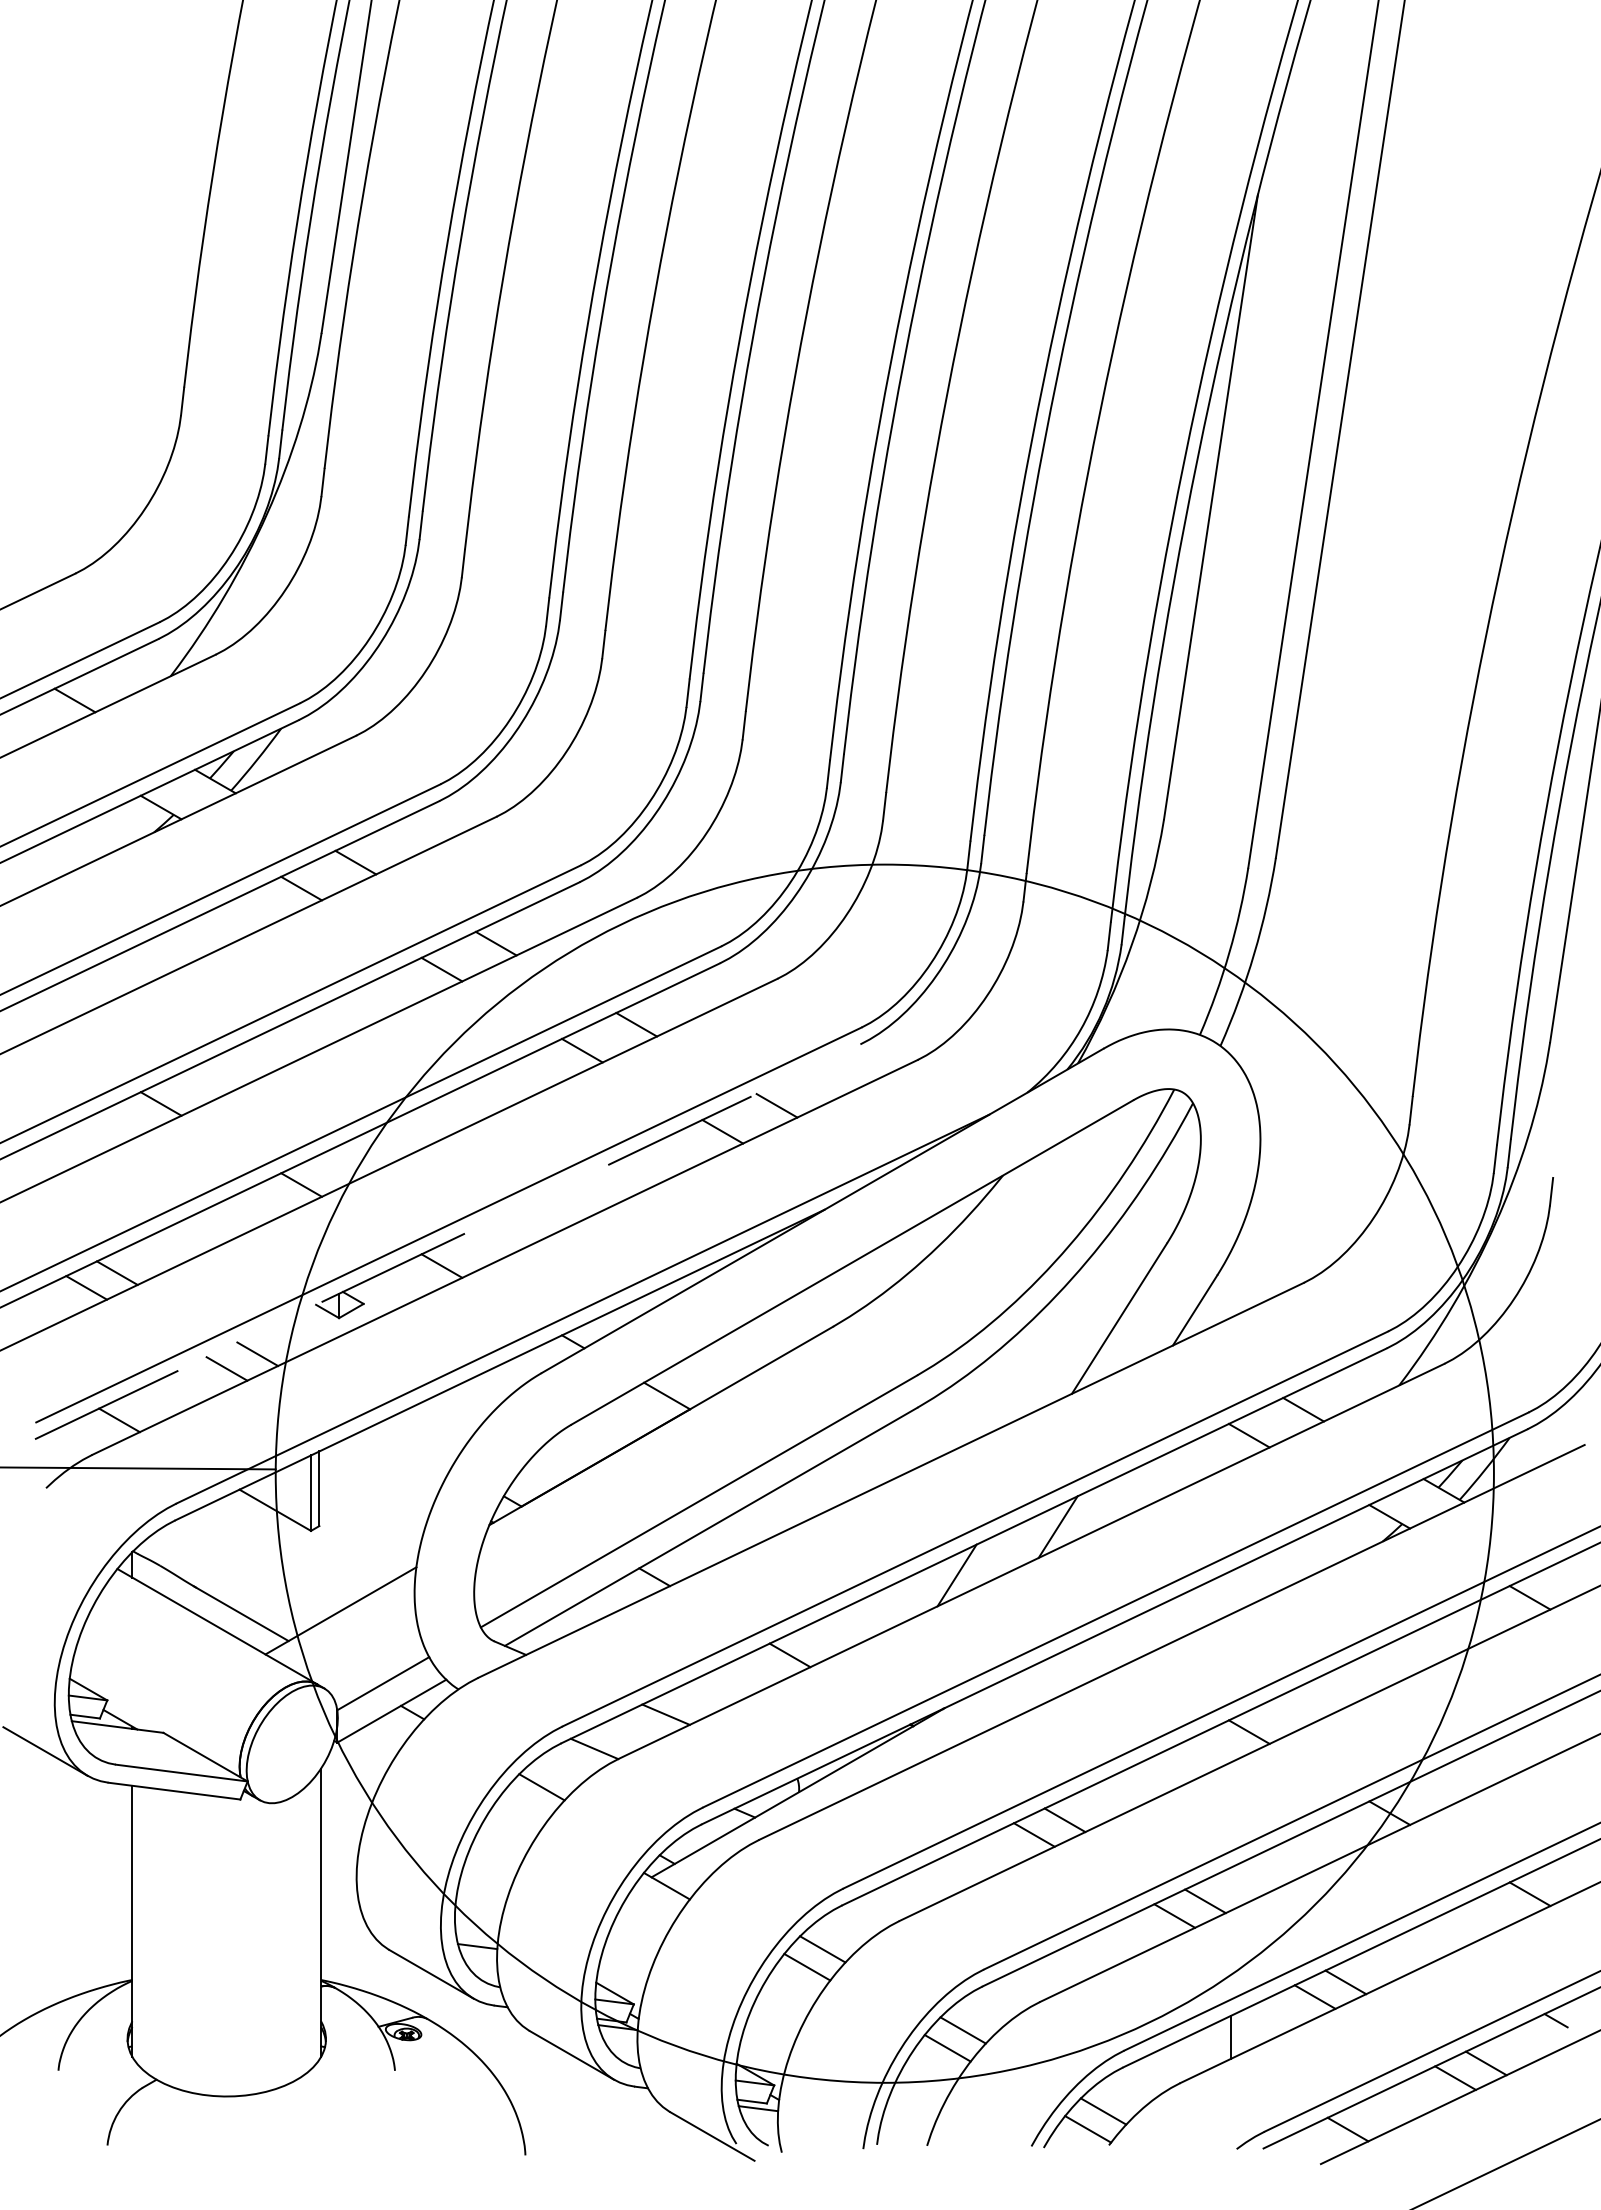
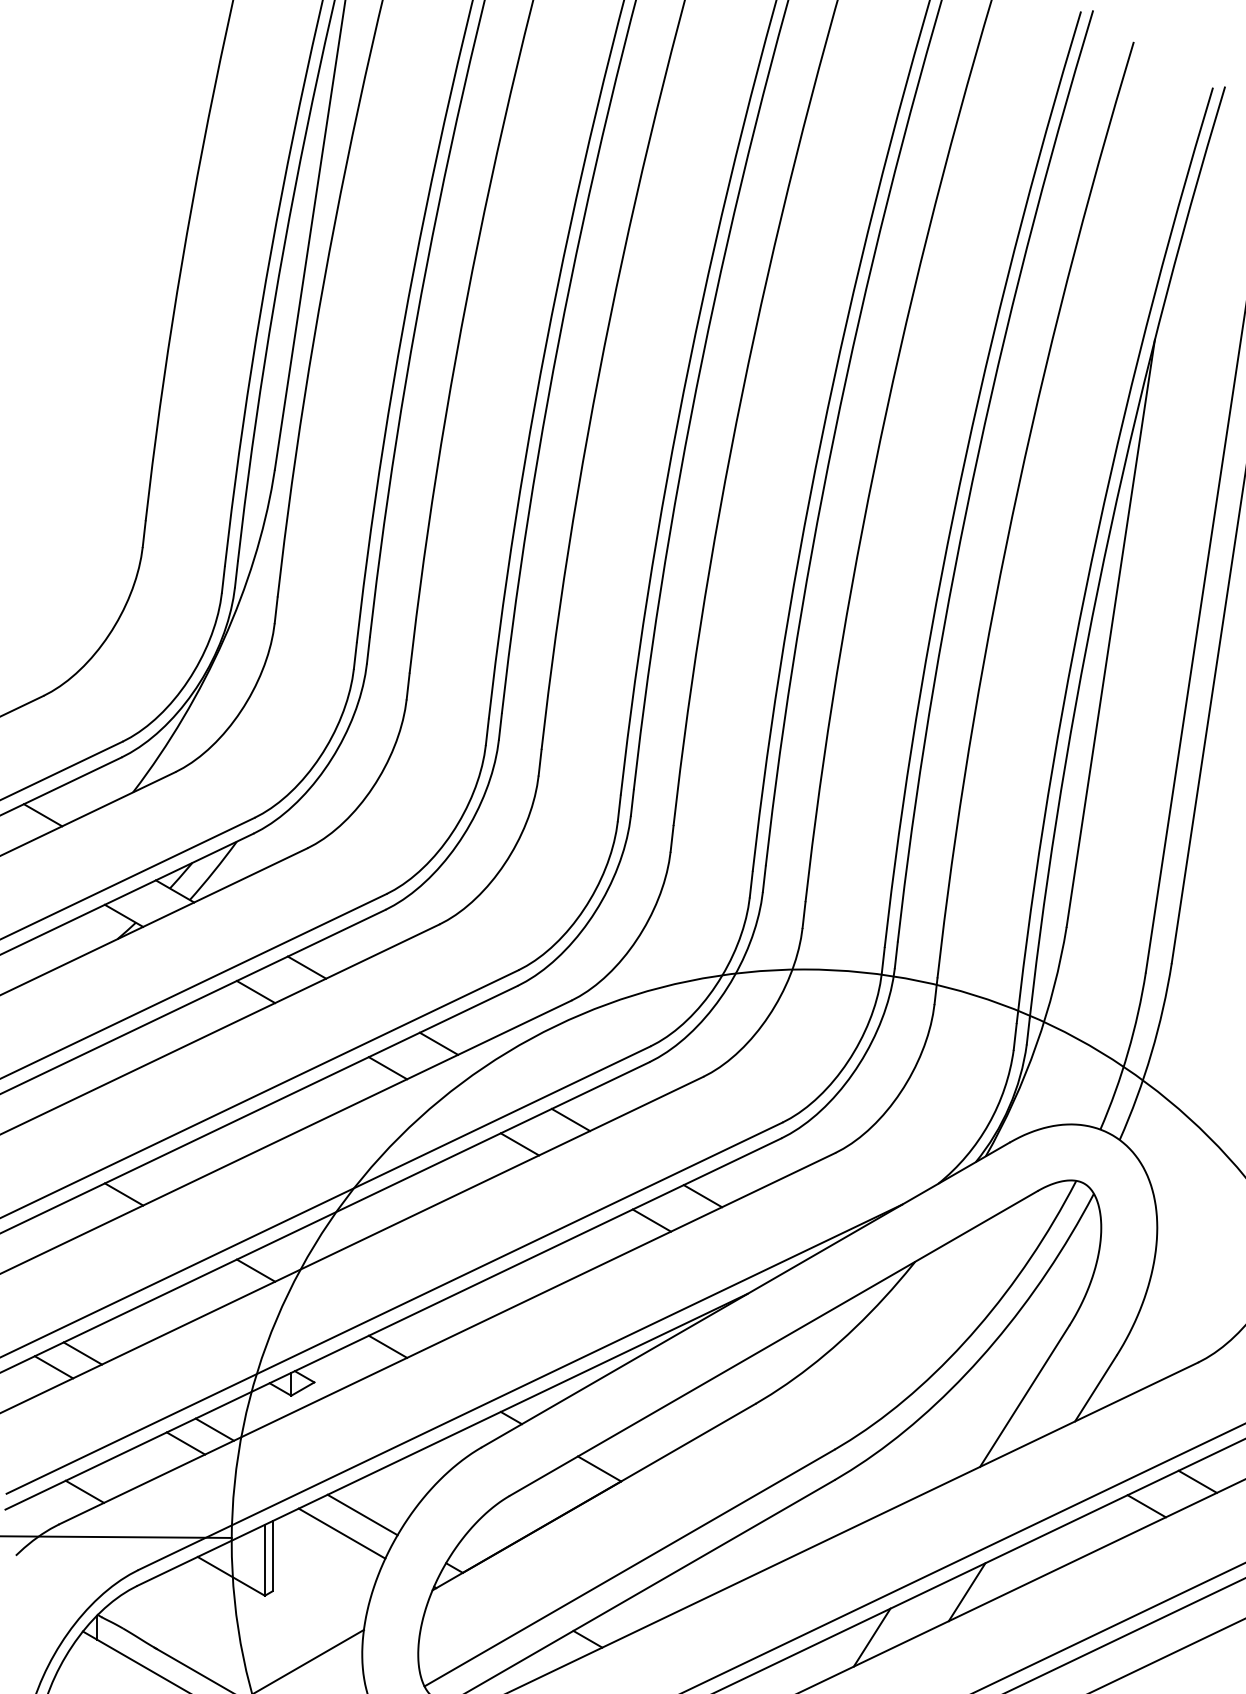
line: (448, 1241) -> (394, 1323), dashed -> solid
line: (414, 1444) -> (362, 1514), added
line: (393, 1464) -> (342, 1533), added

